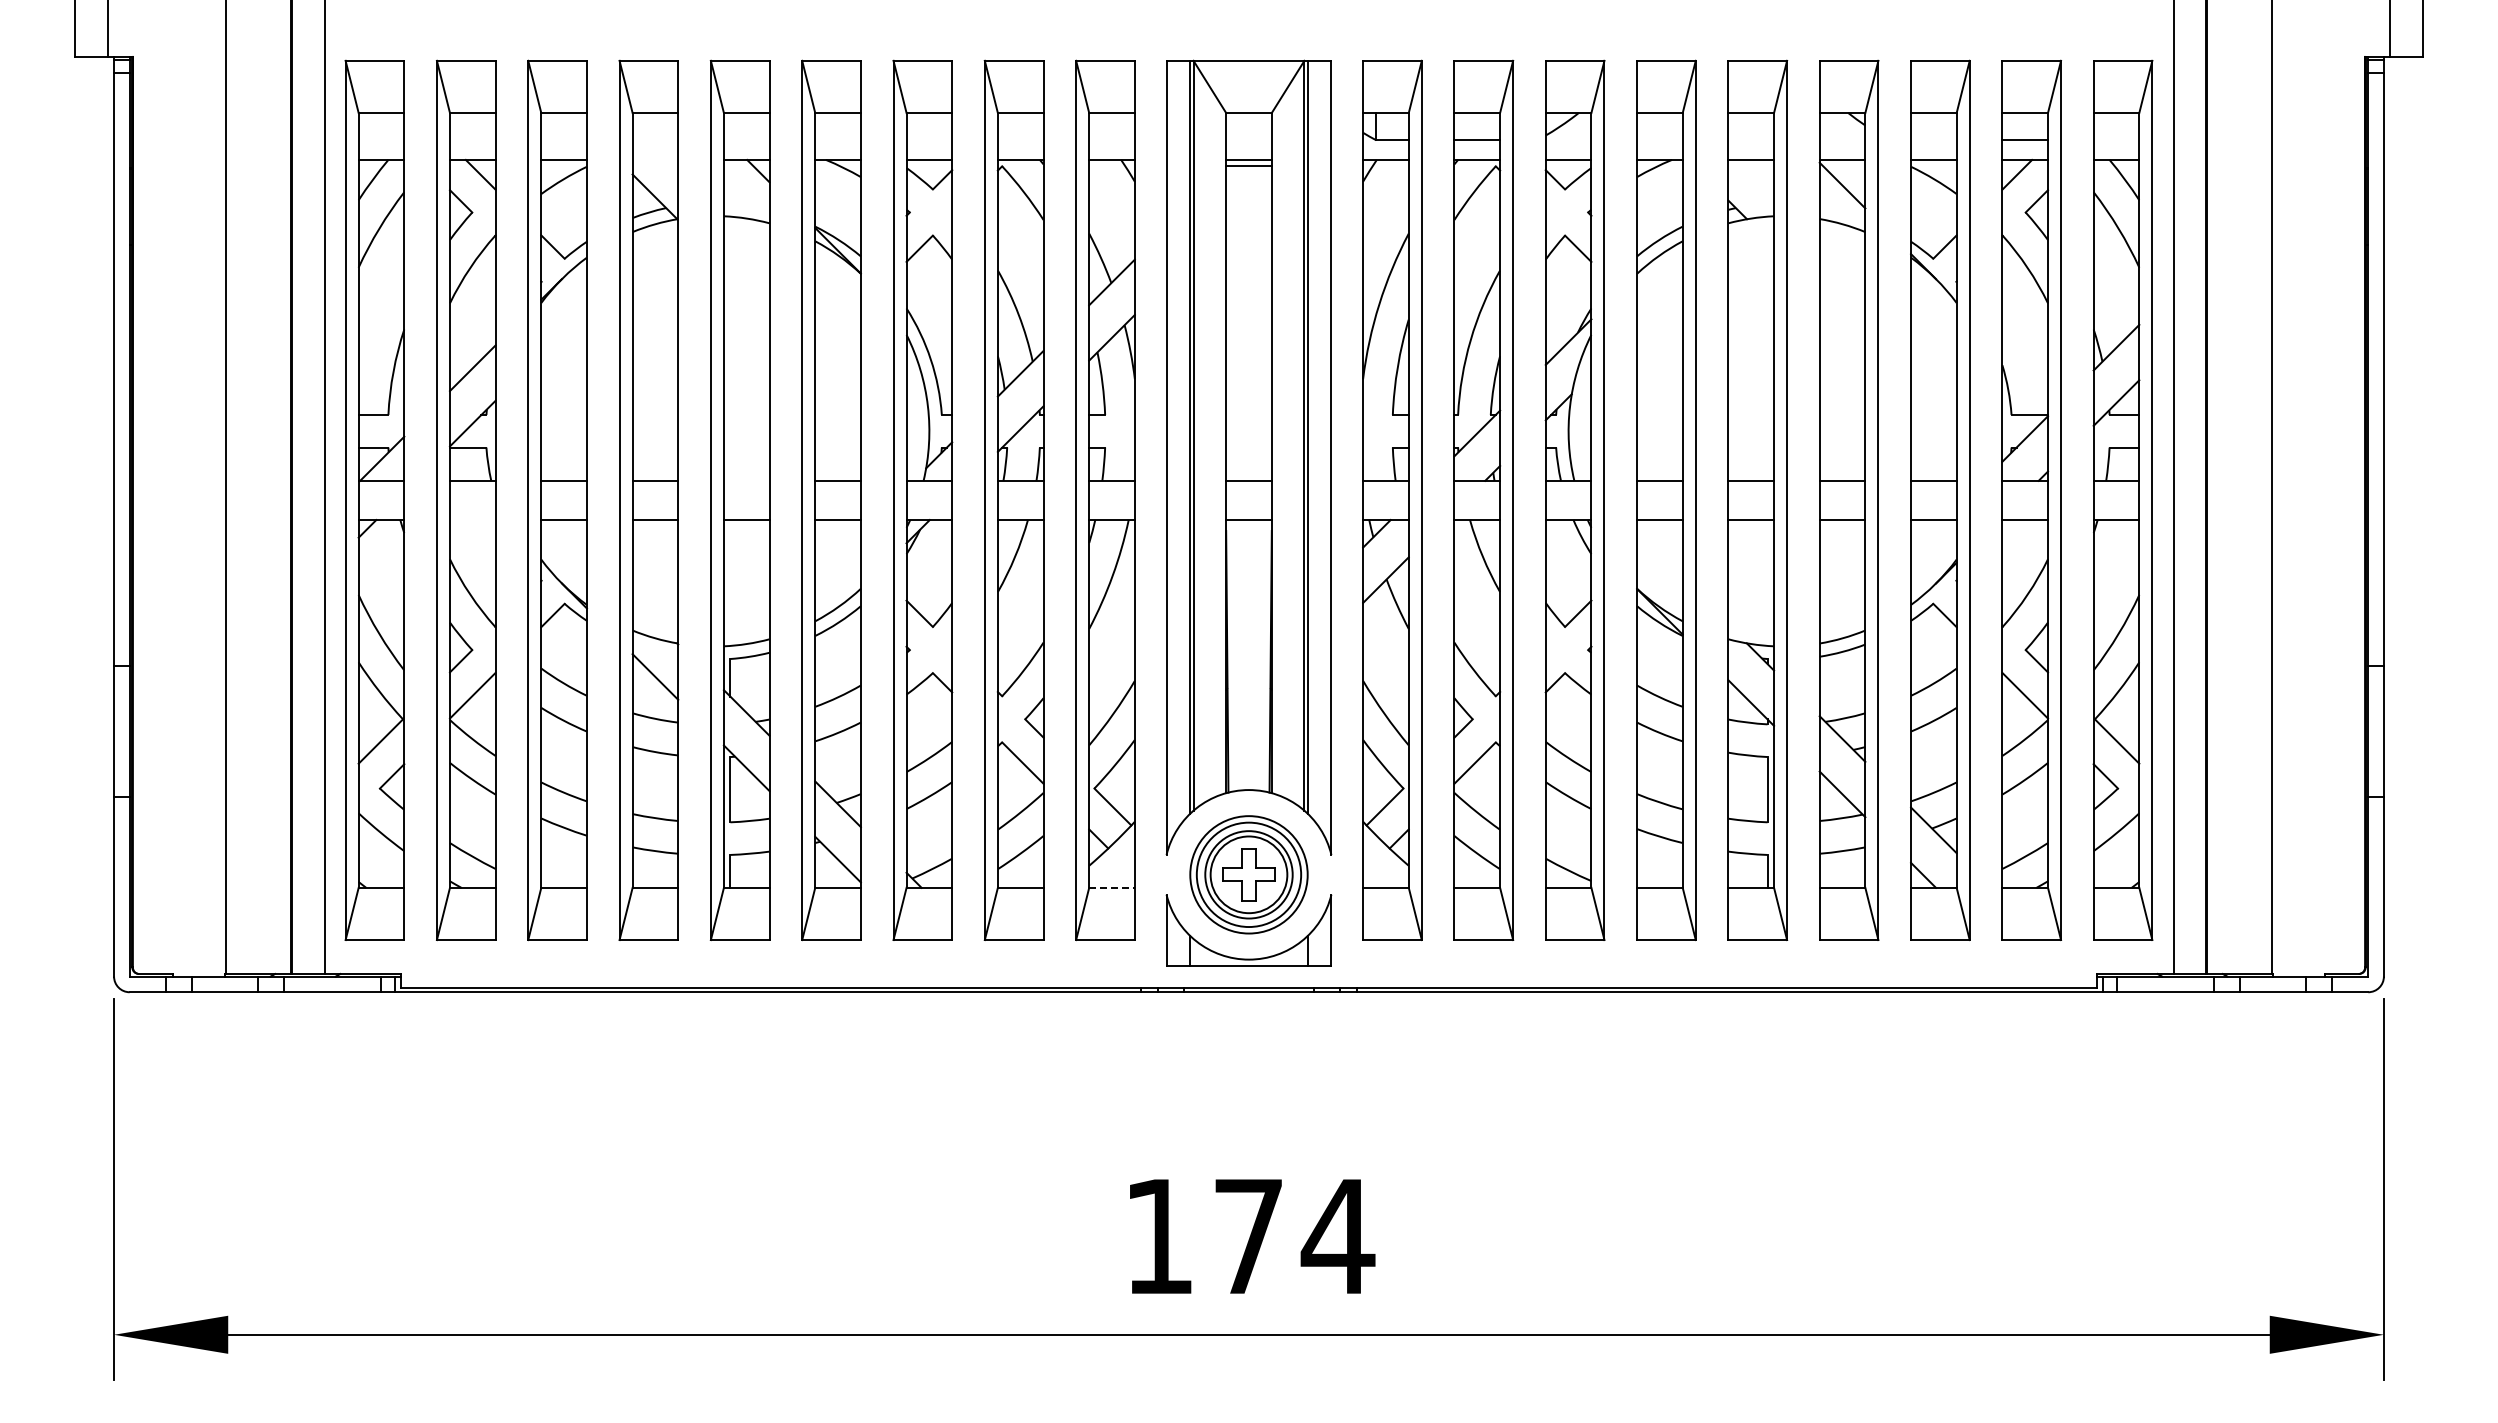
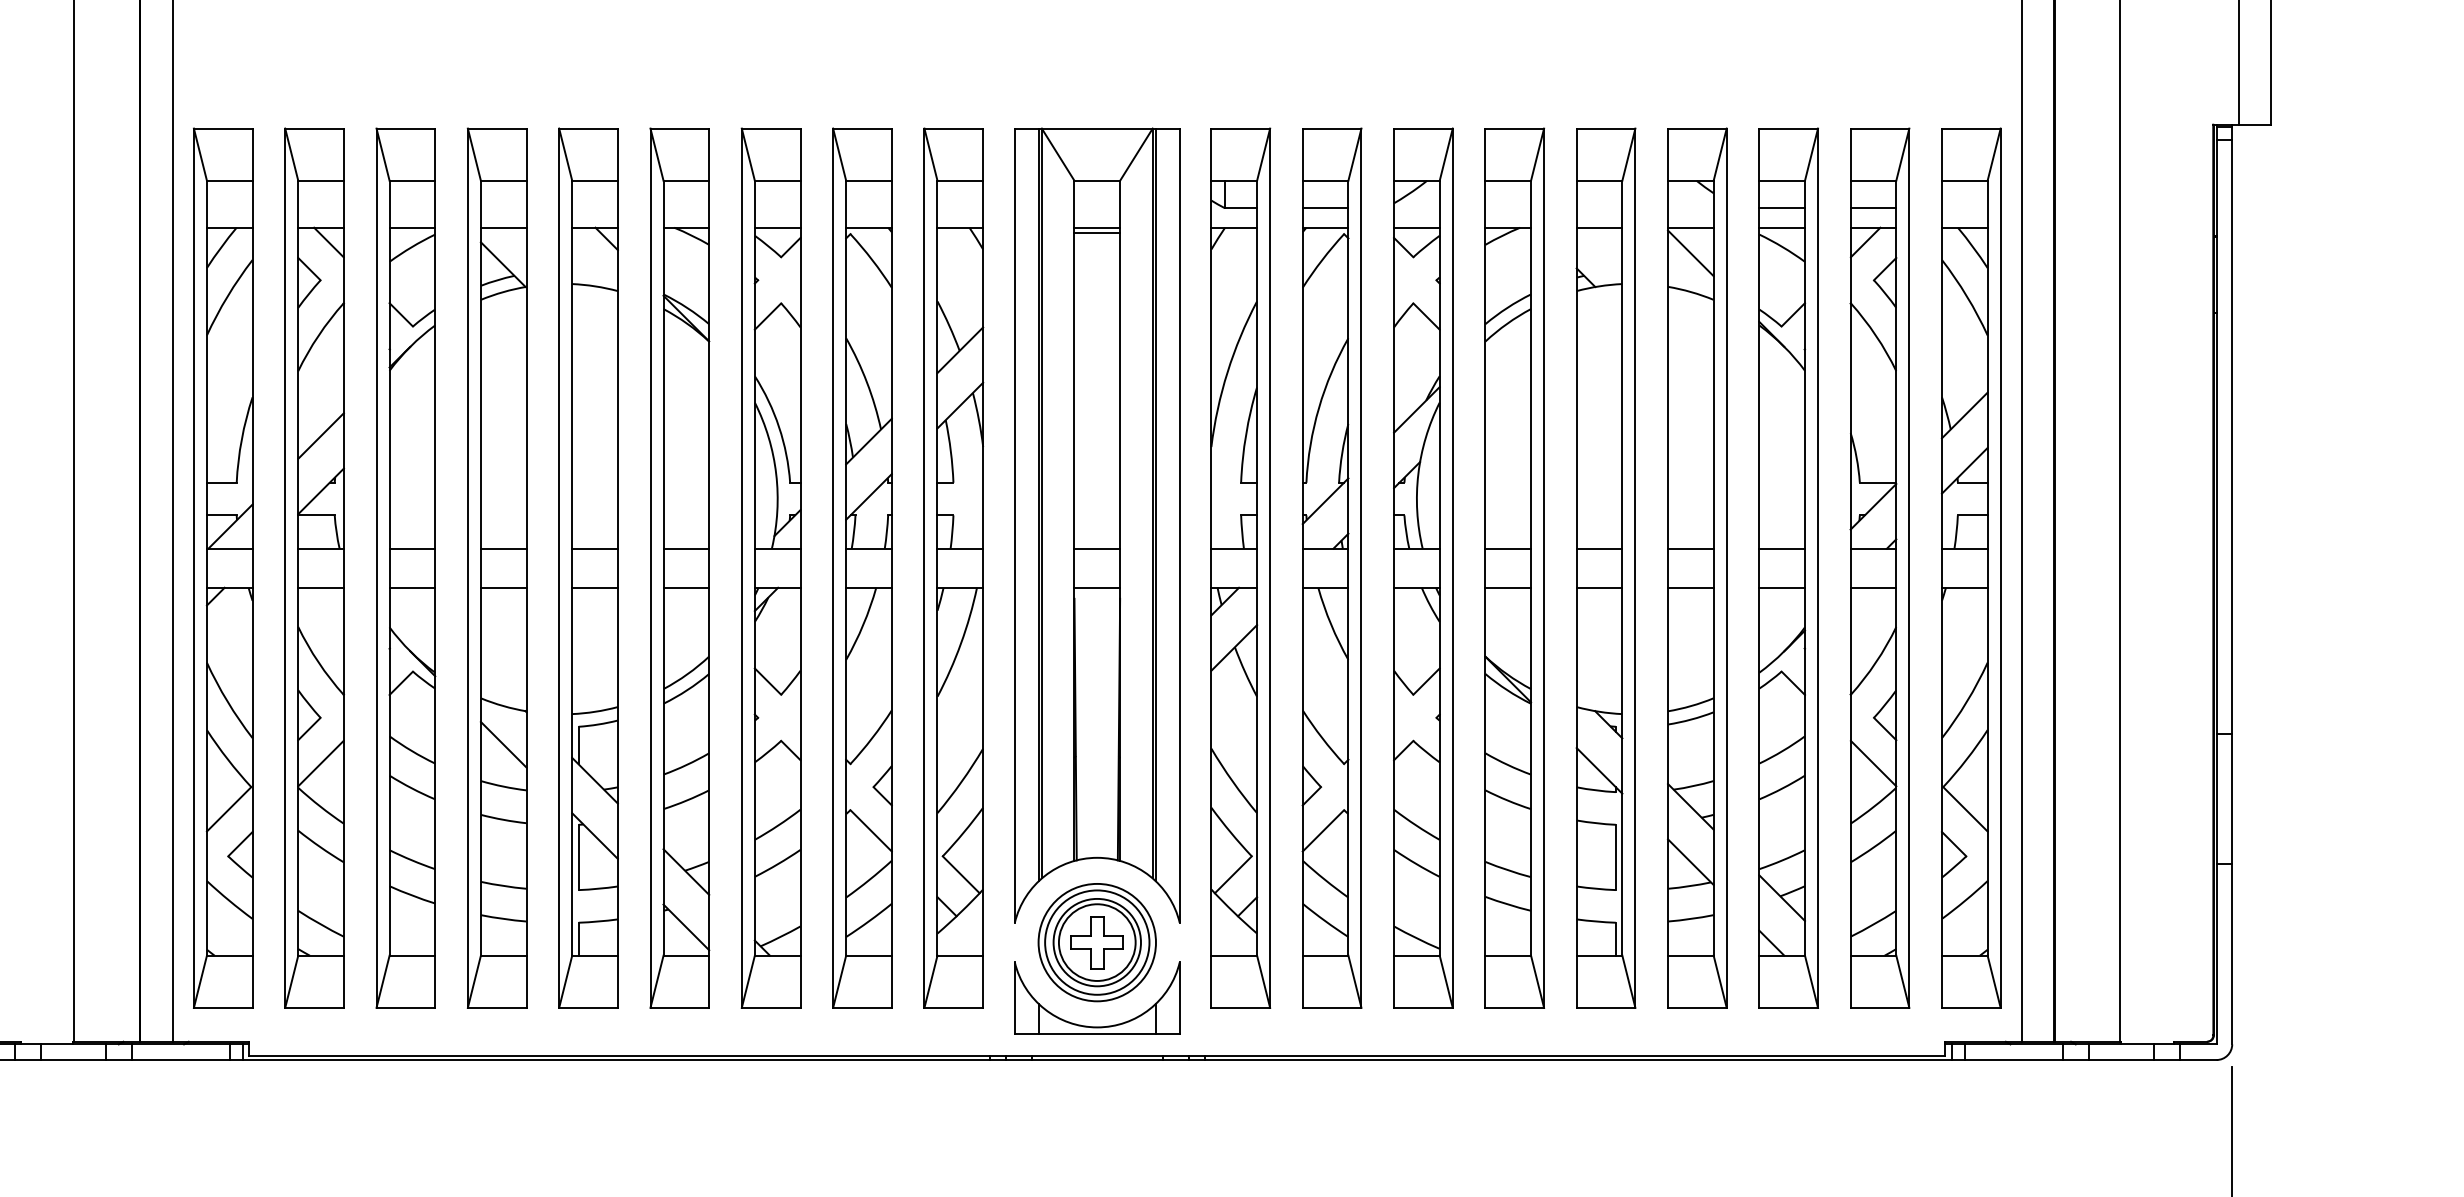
line: (1933, 140) -> (1781, 208), added
line: (655, 159) -> (503, 227), added
line: (746, 480) -> (594, 548), added
line: (472, 520) -> (320, 588), added
line: (1112, 887) -> (960, 955), dashed -> solid

